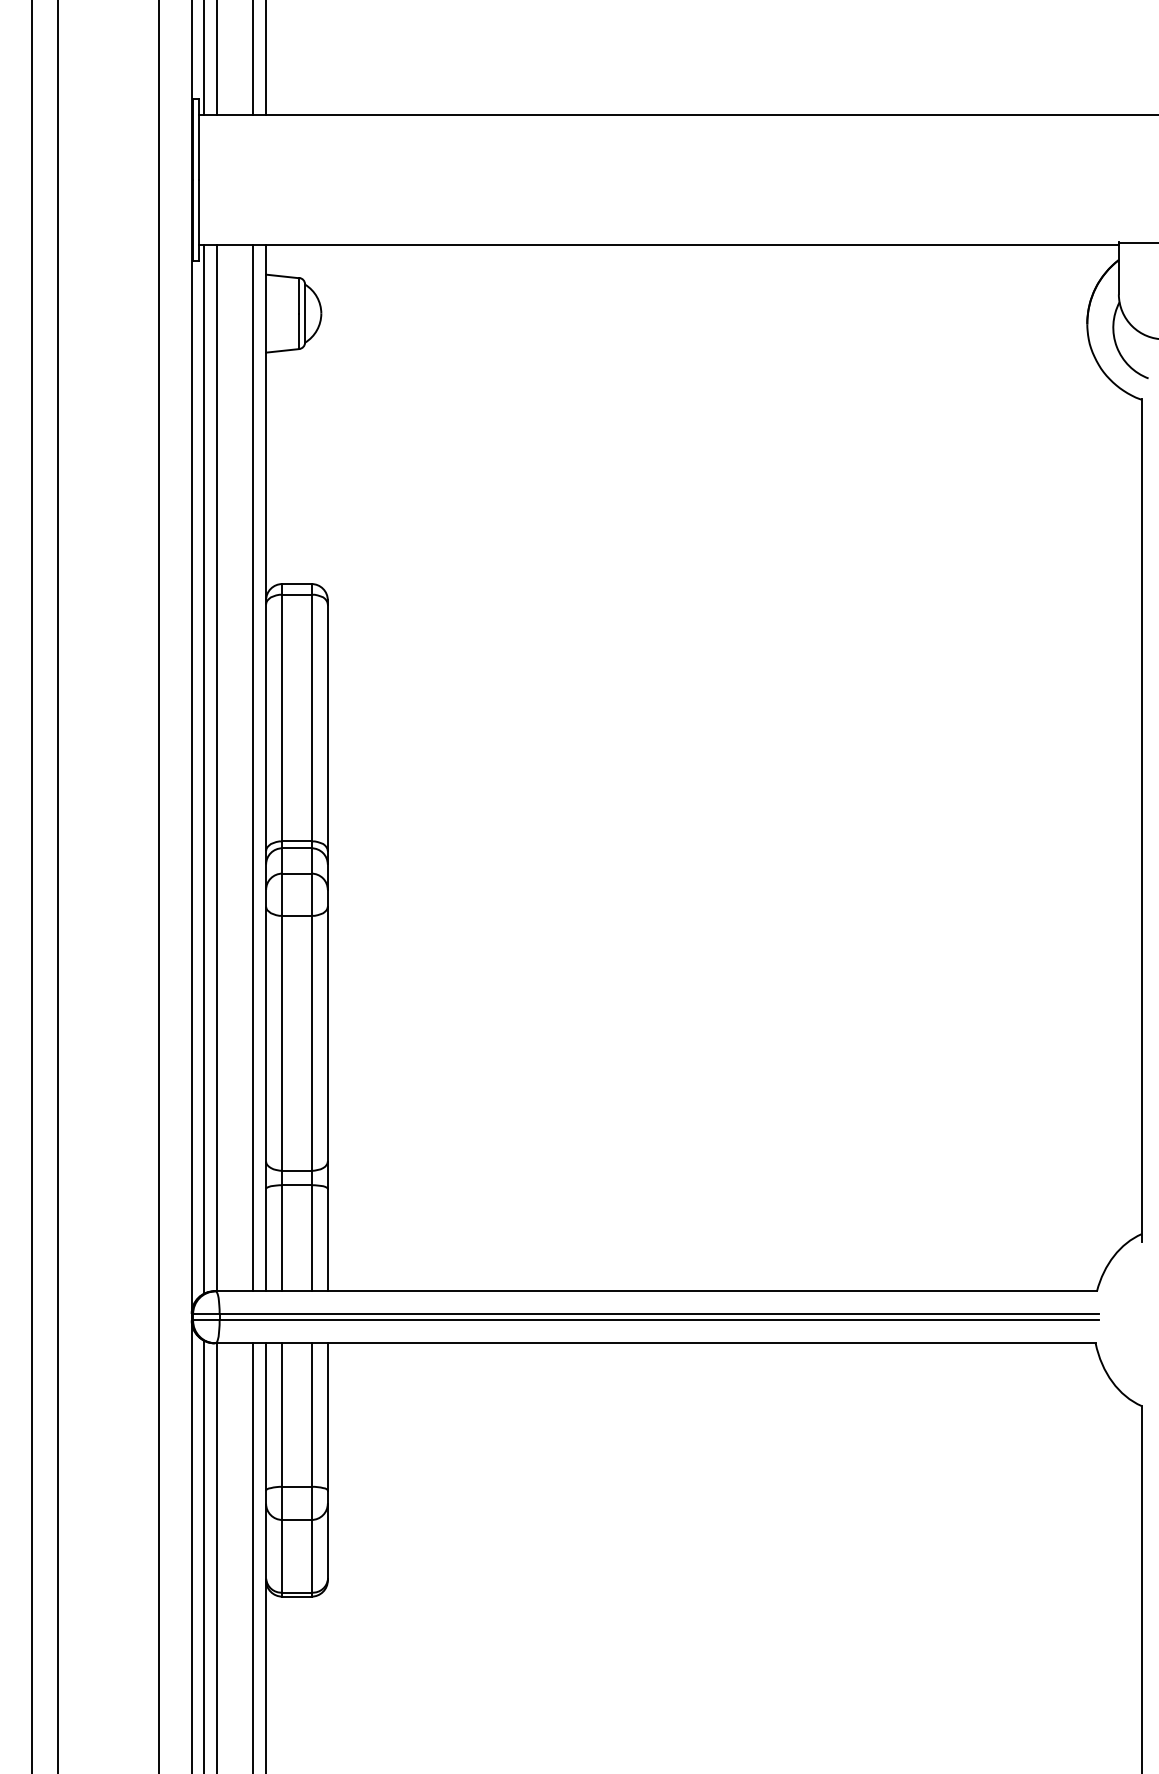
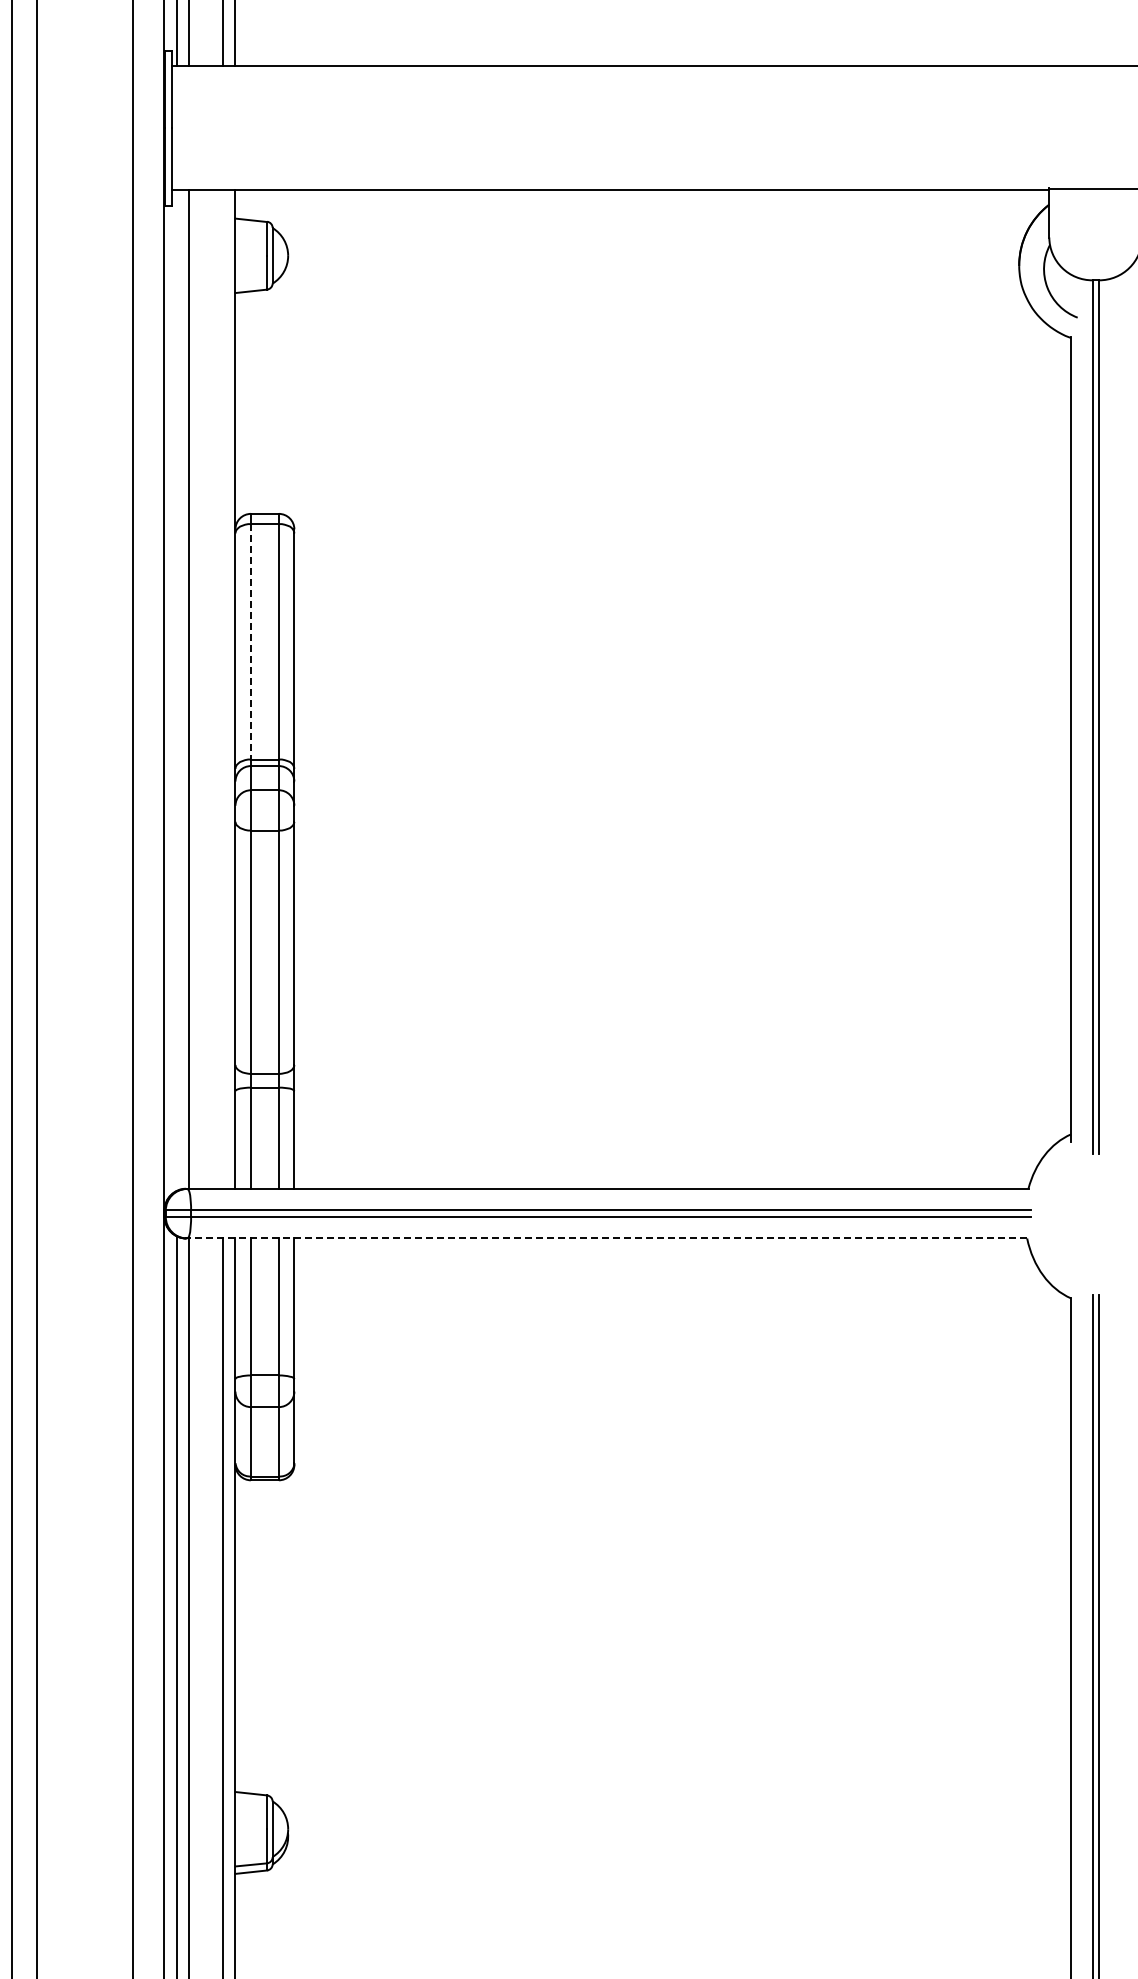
line: (281, 717) -> (250, 641), solid -> dashed
line: (253, 768) -> (223, 689), removed
line: (204, 769) -> (176, 690), removed
line: (655, 1343) -> (607, 1238), solid -> dashed

